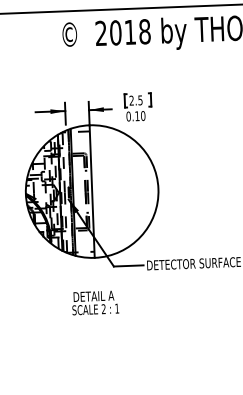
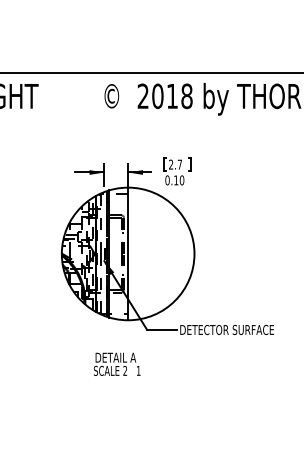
text: (140, 100) -> (179, 164), 2.5 -> 2.7
text: (95, 302) -> (117, 363), moved

